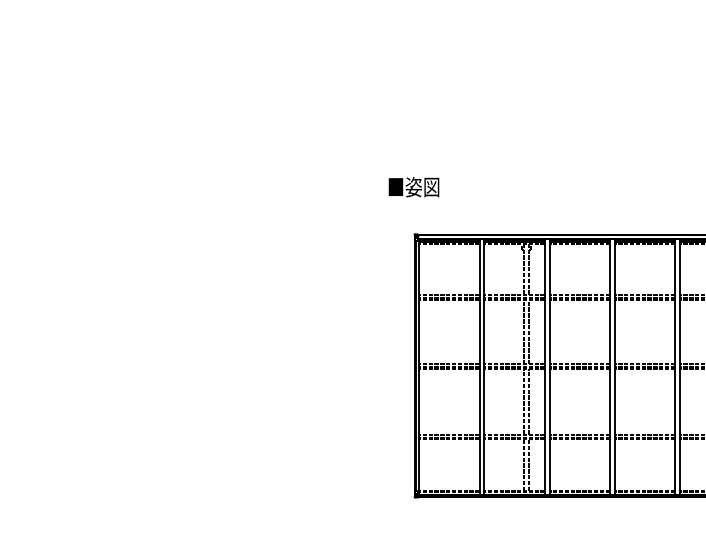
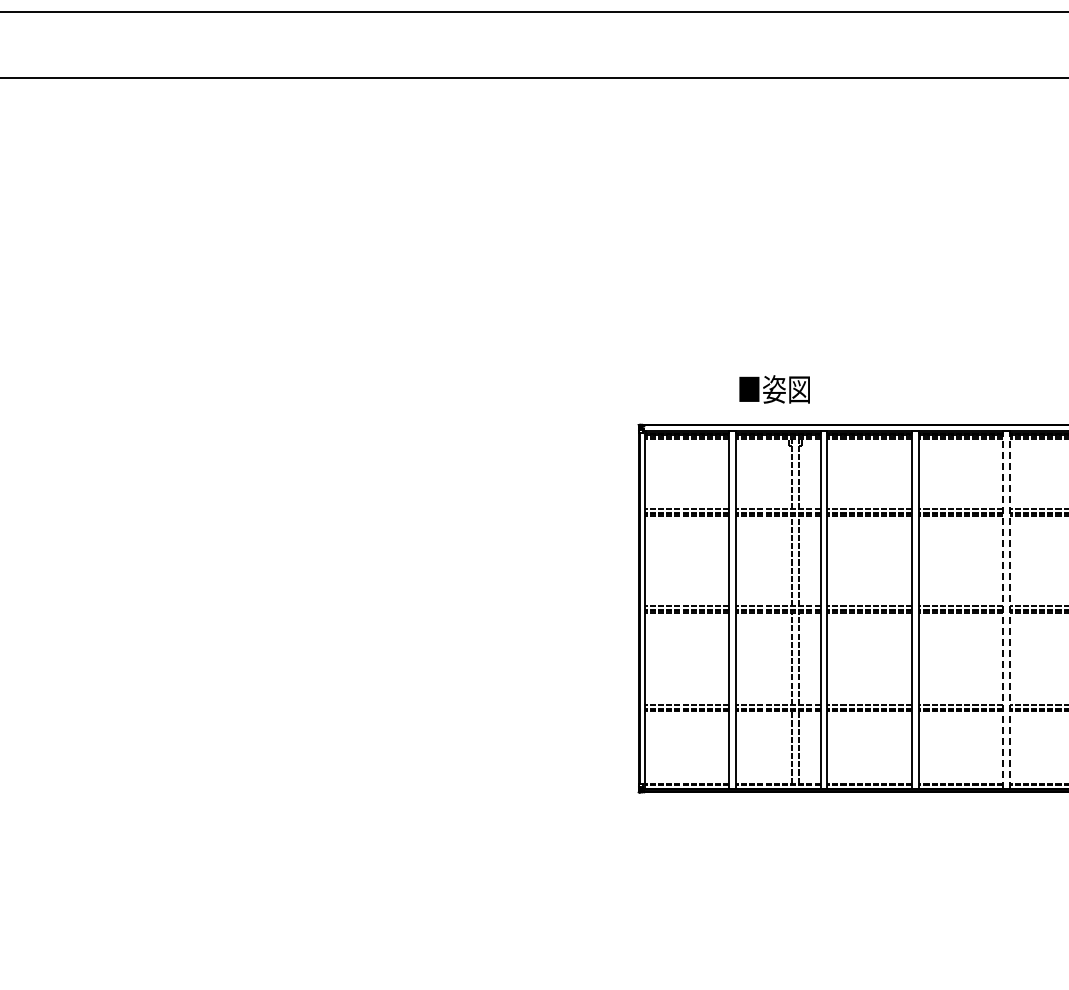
text: (413, 187) -> (774, 389), moved
line: (675, 366) -> (1003, 609), solid -> dashed
line: (679, 366) -> (1009, 609), solid -> dashed

